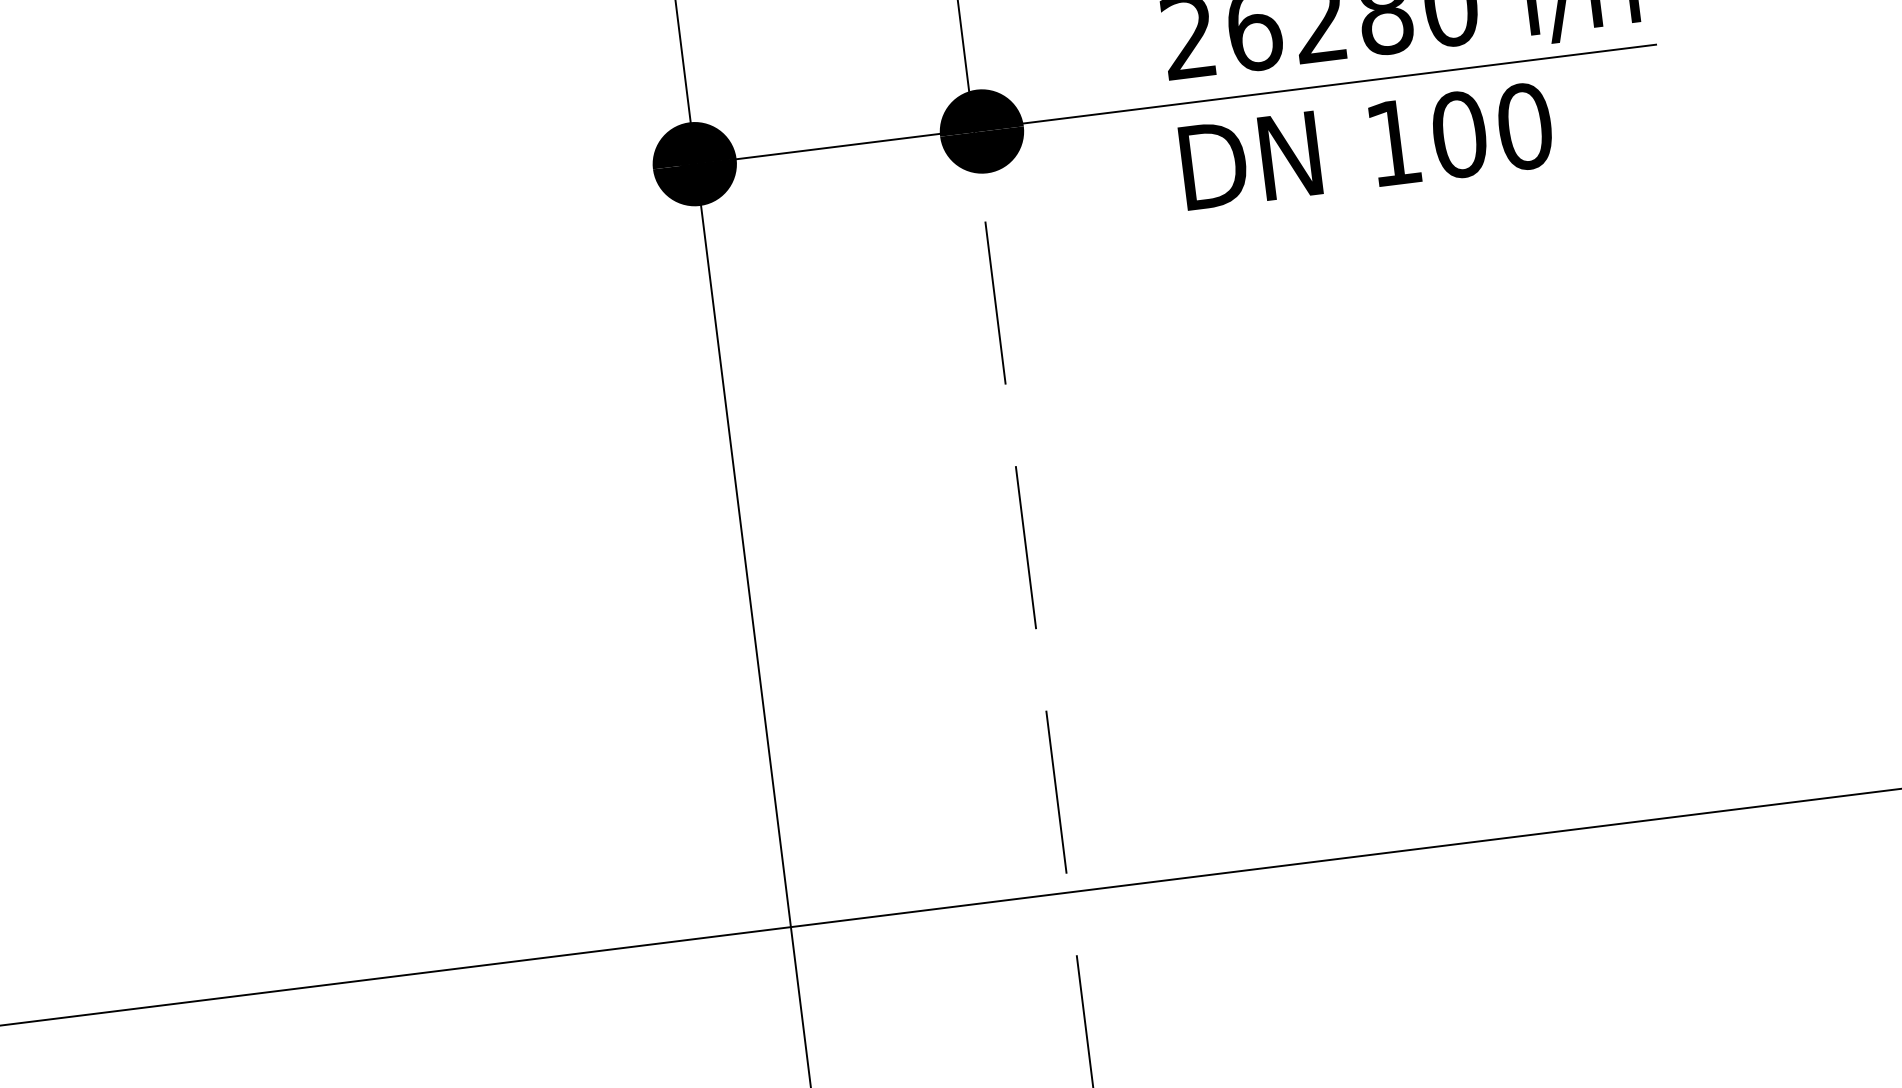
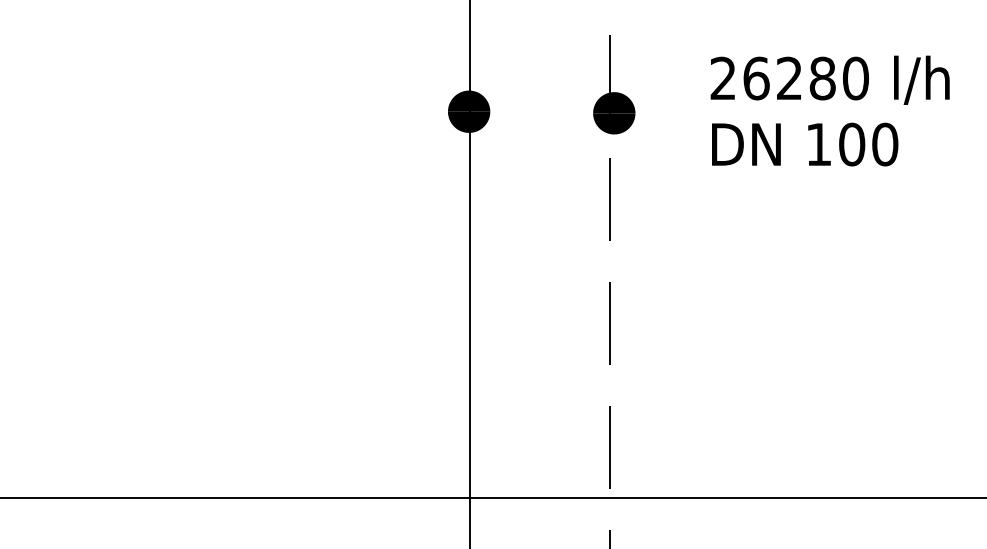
line: (1167, 104) -> (708, 111), removed

